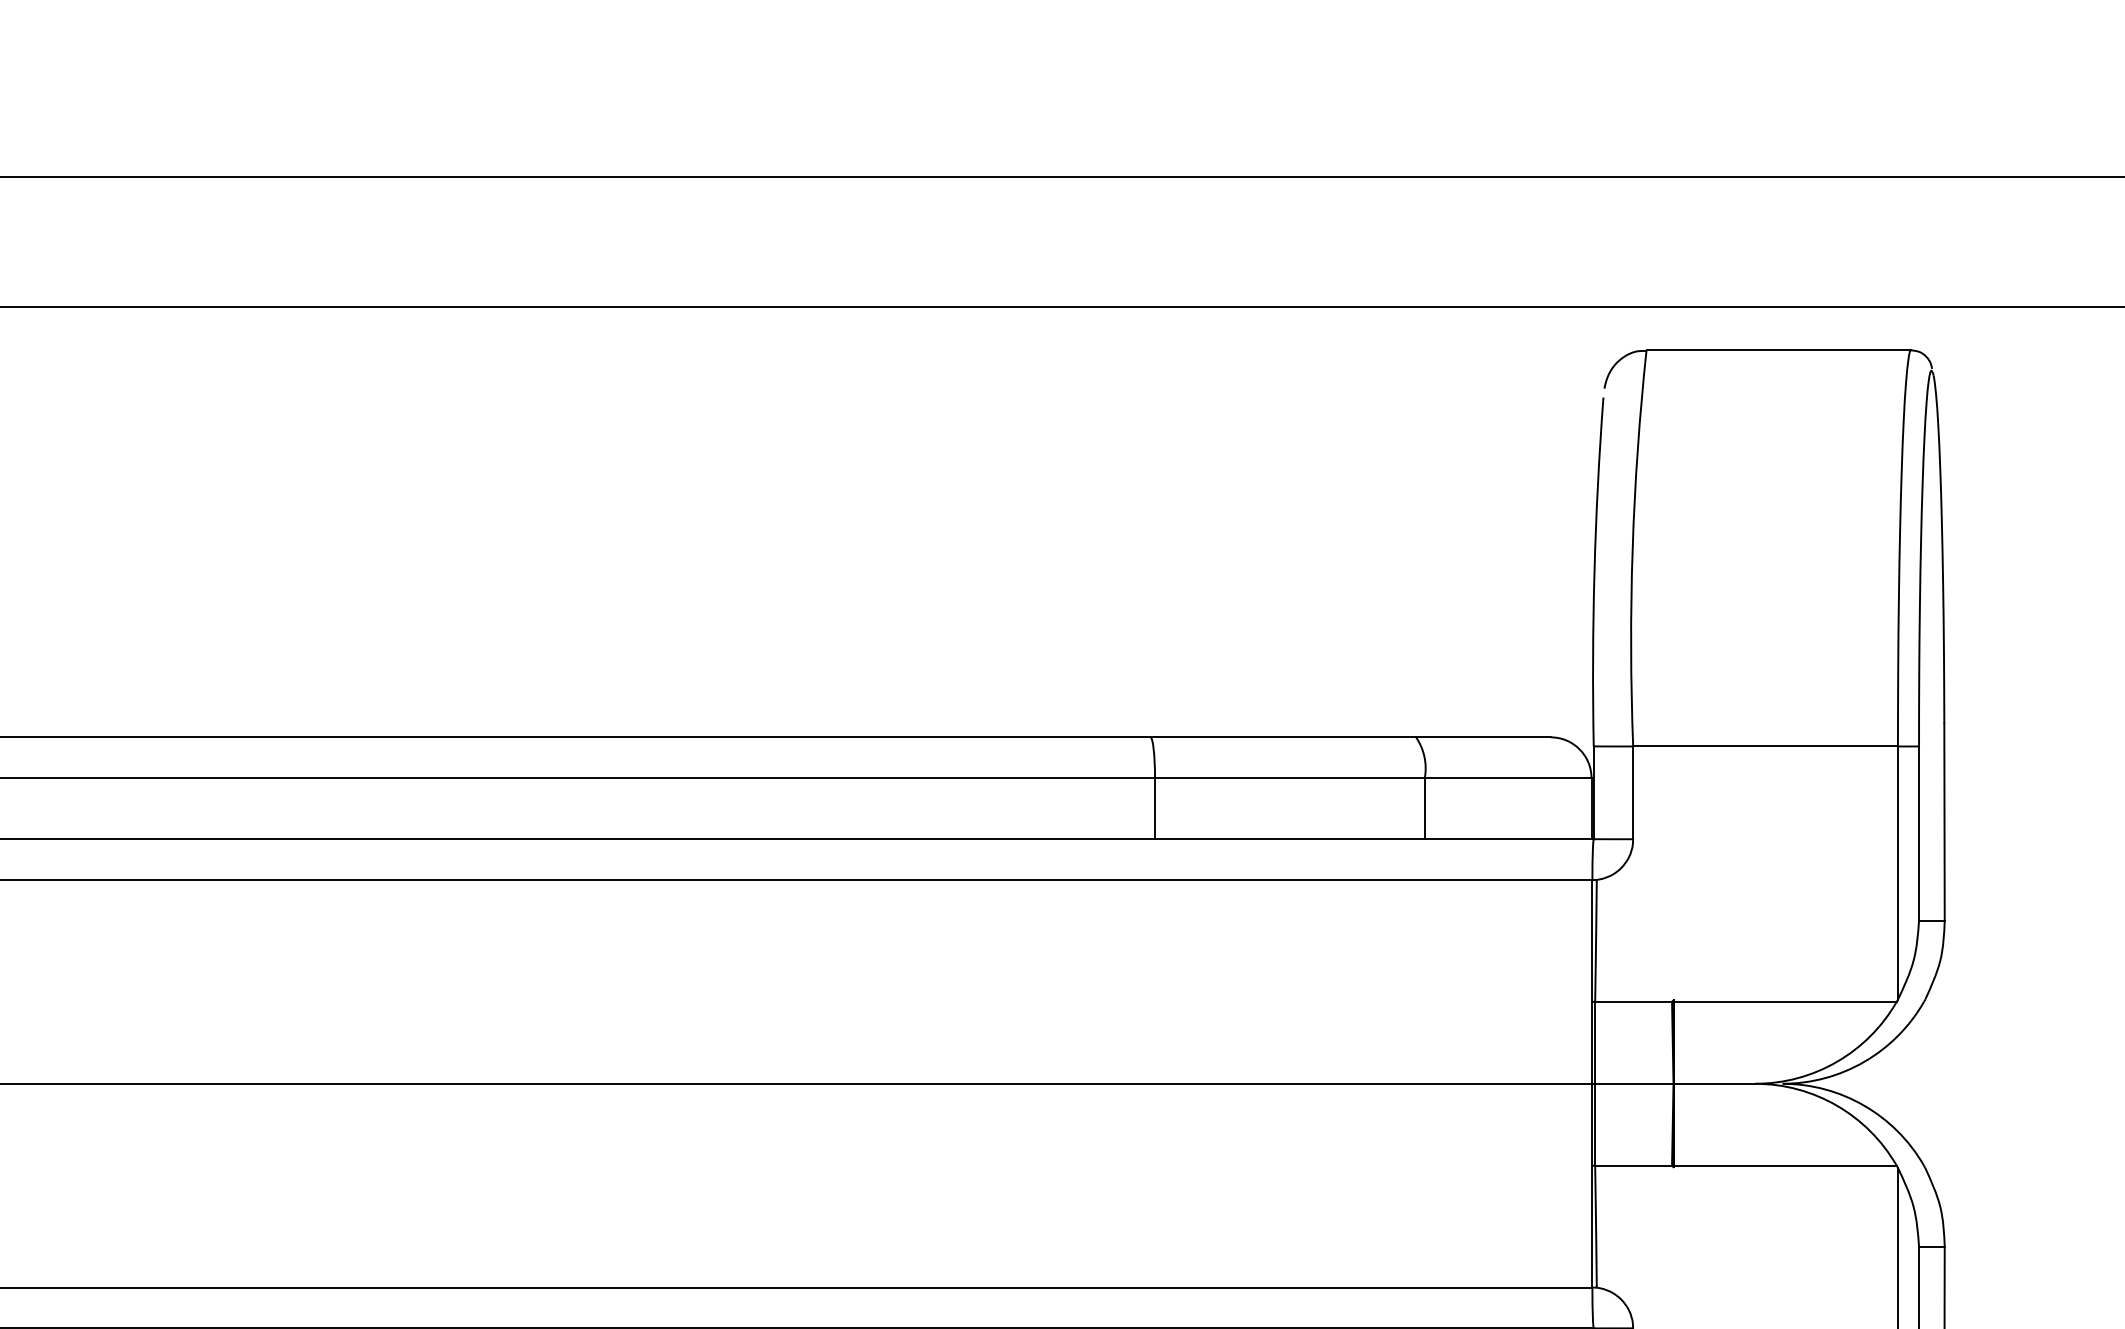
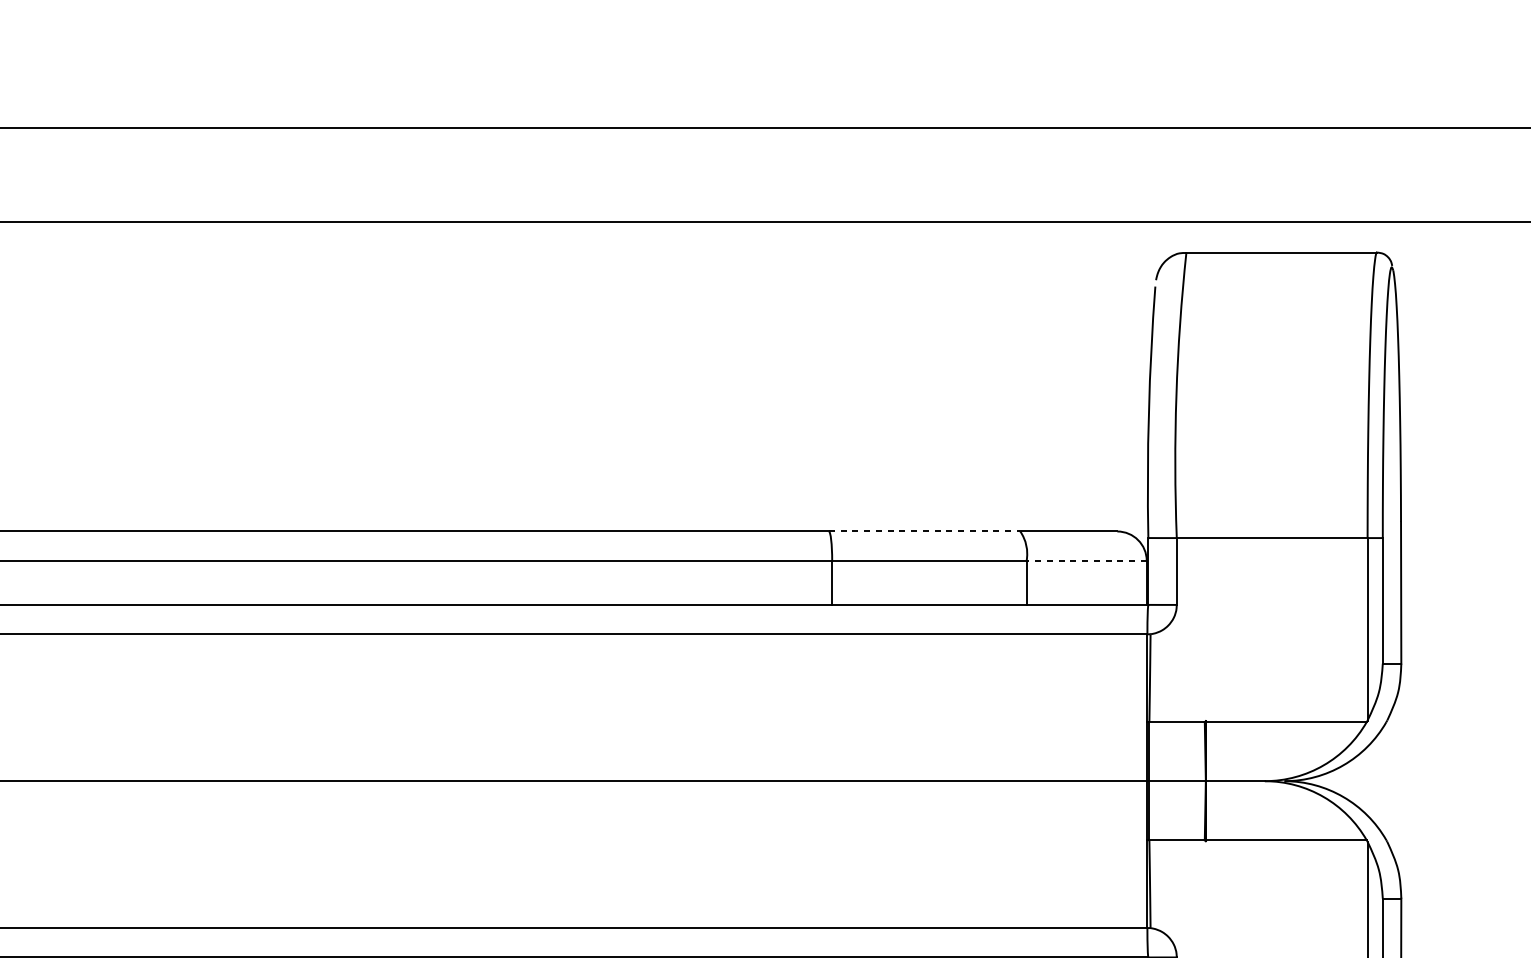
line: (1283, 737) -> (924, 531), solid -> dashed
line: (1507, 778) -> (1086, 561), solid -> dashed

